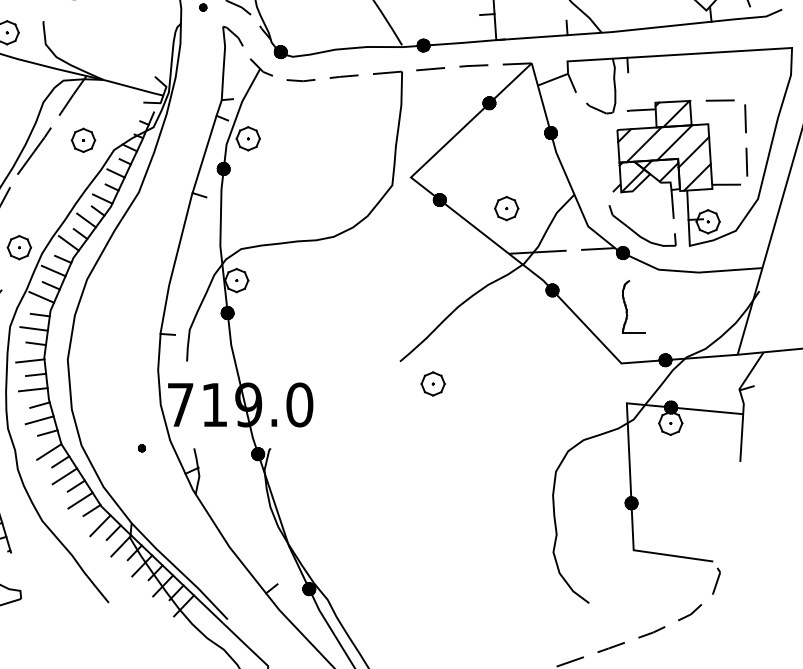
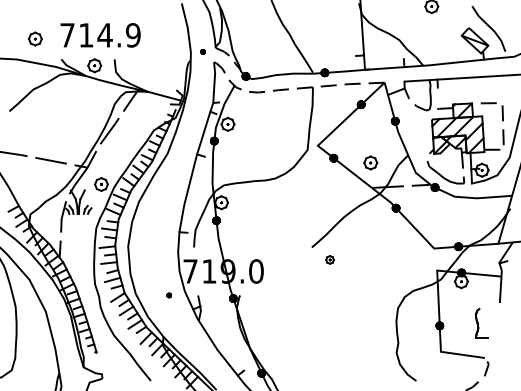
part: (82, 139) -> (136, 124), removed
part: (632, 305) -> (481, 322), moved
part: (432, 383) -> (329, 259), size x0.6

